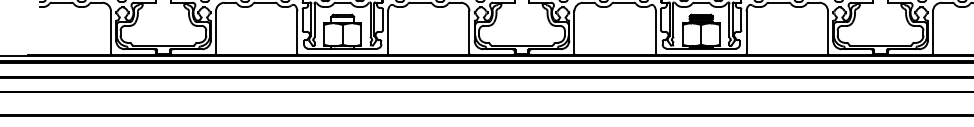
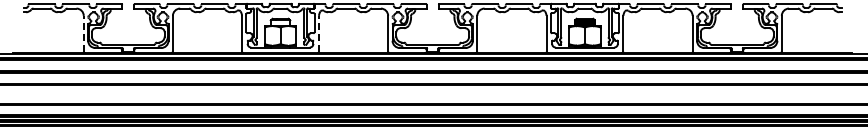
line: (110, 32) -> (83, 33), solid -> dashed
line: (388, 32) -> (319, 33), solid -> dashed

